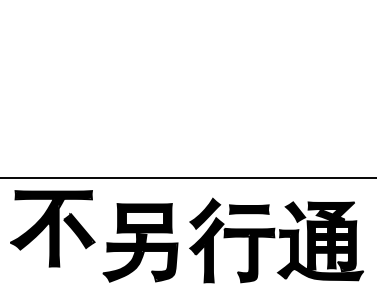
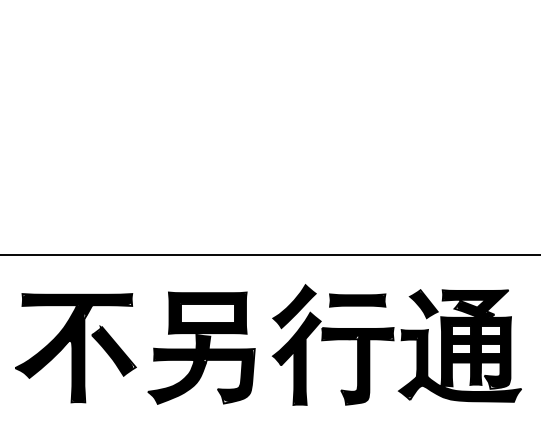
part: (52, 228) -> (75, 347), moved

